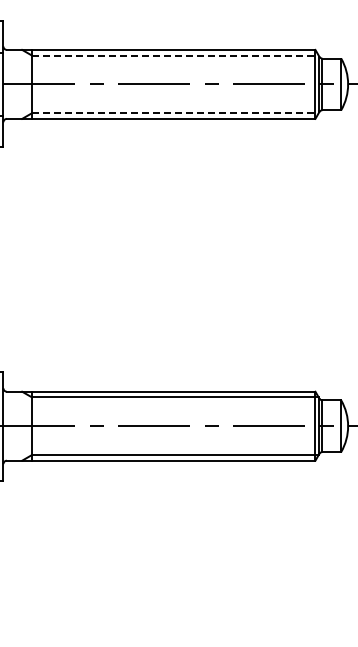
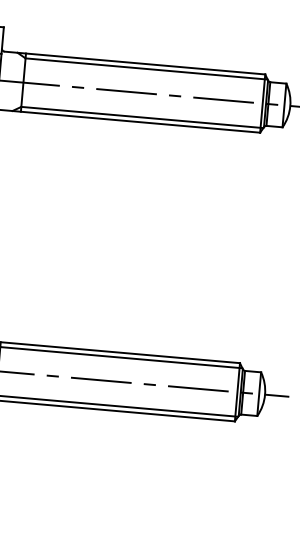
line: (175, 55) -> (146, 68), dashed -> solid
line: (175, 113) -> (142, 117), dashed -> solid

